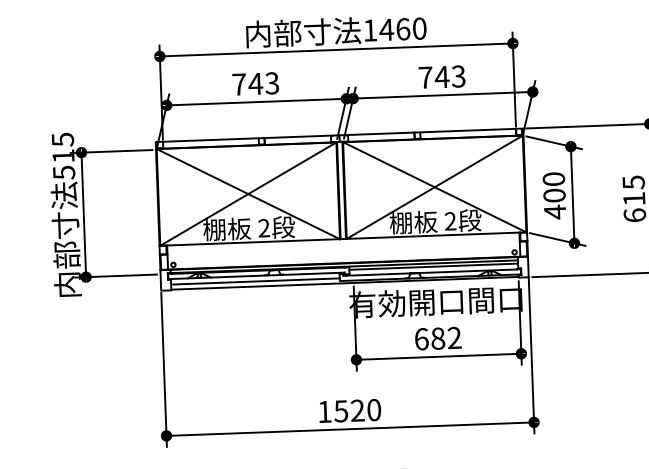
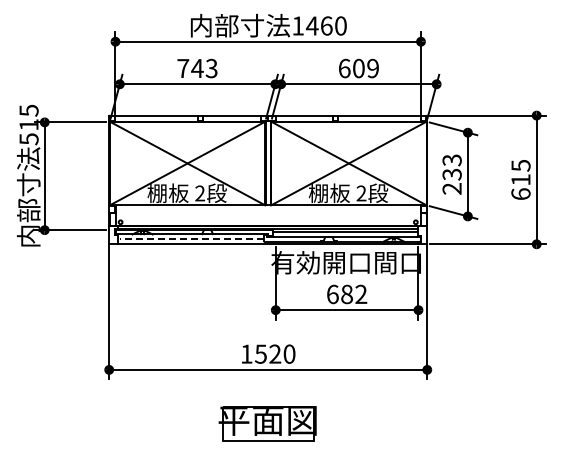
text: (441, 77) -> (358, 68), 743 -> 609
text: (553, 195) -> (451, 174), 400 -> 233
line: (256, 281) -> (191, 239), solid -> dashed

